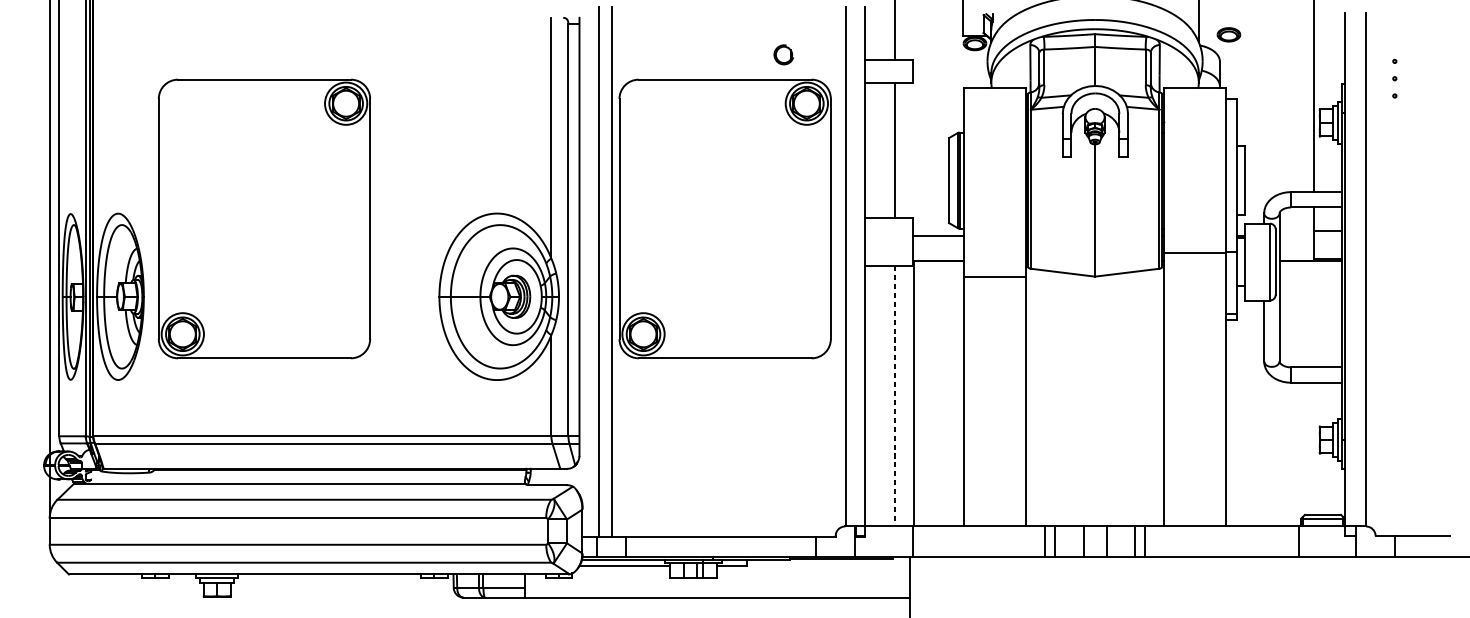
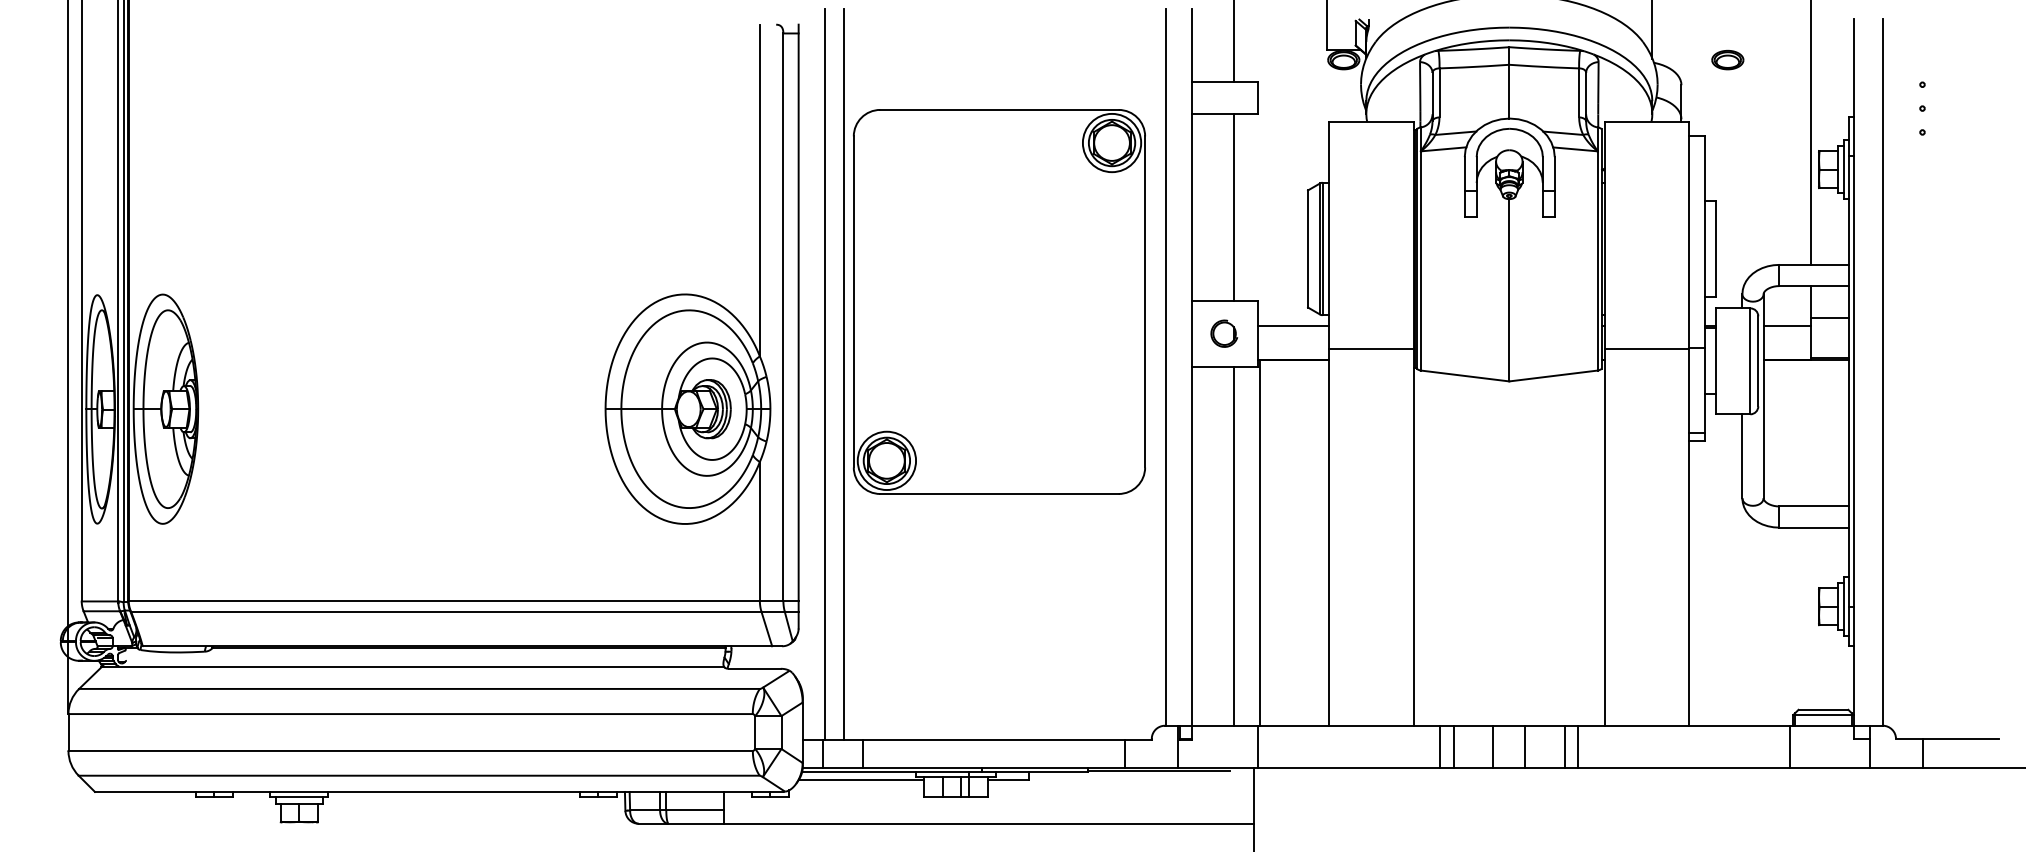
part: (1228, 34) -> (1727, 59), moved
part: (783, 54) -> (1224, 333), moved
part: (264, 218) -> (364, 301), removed
line: (1296, 236) -> (1787, 325), added
line: (995, 276) -> (1371, 348), moved
line: (894, 396) -> (1233, 546), dashed -> solid

